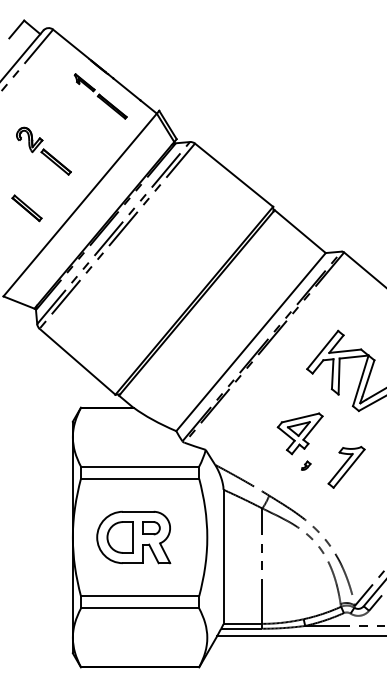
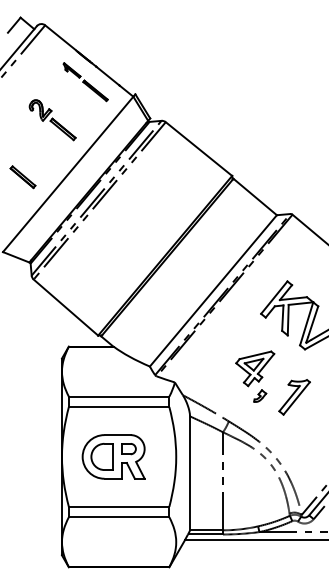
part: (43, 150) -> (52, 119), moved
part: (306, 465) -> (260, 395), size x1.67

